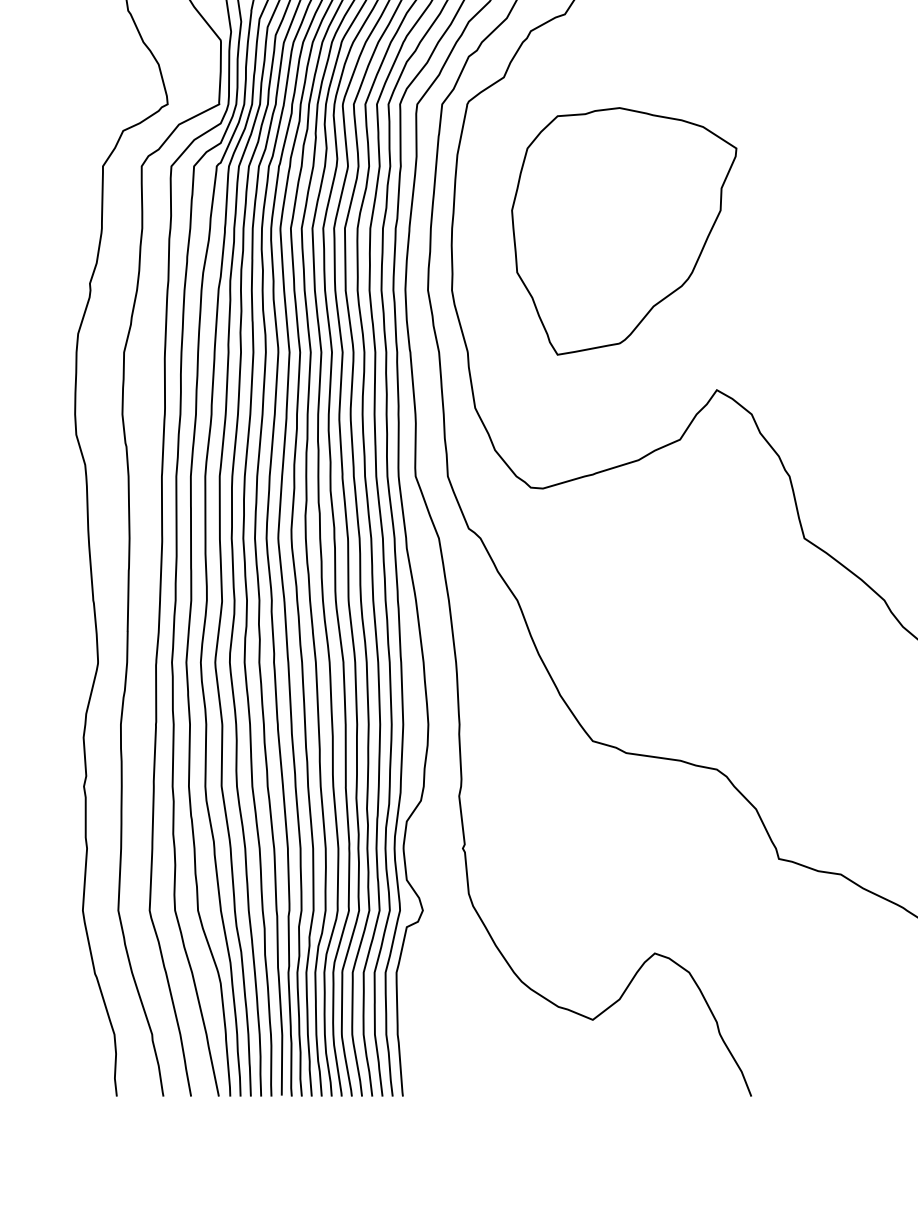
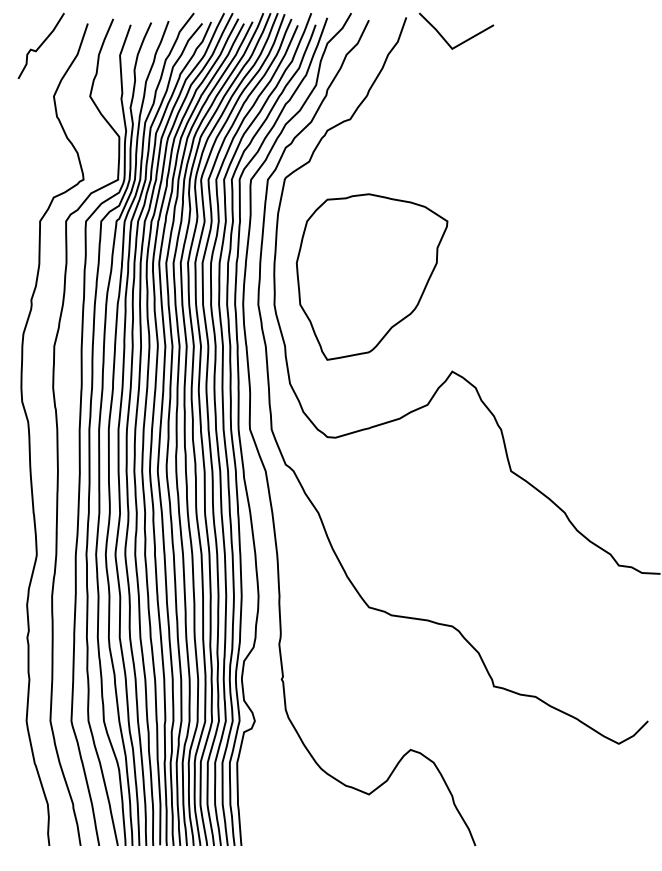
part: (623, 230) -> (371, 276), moved

